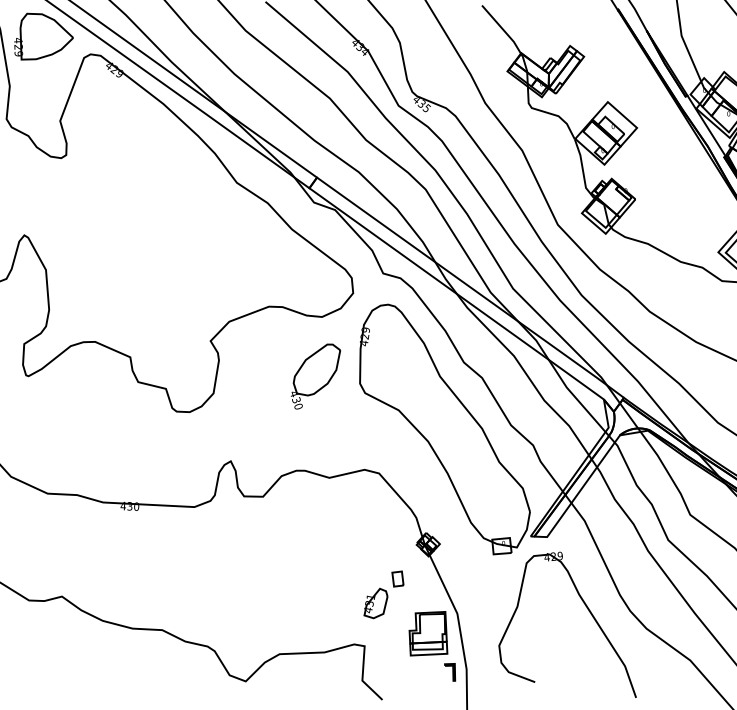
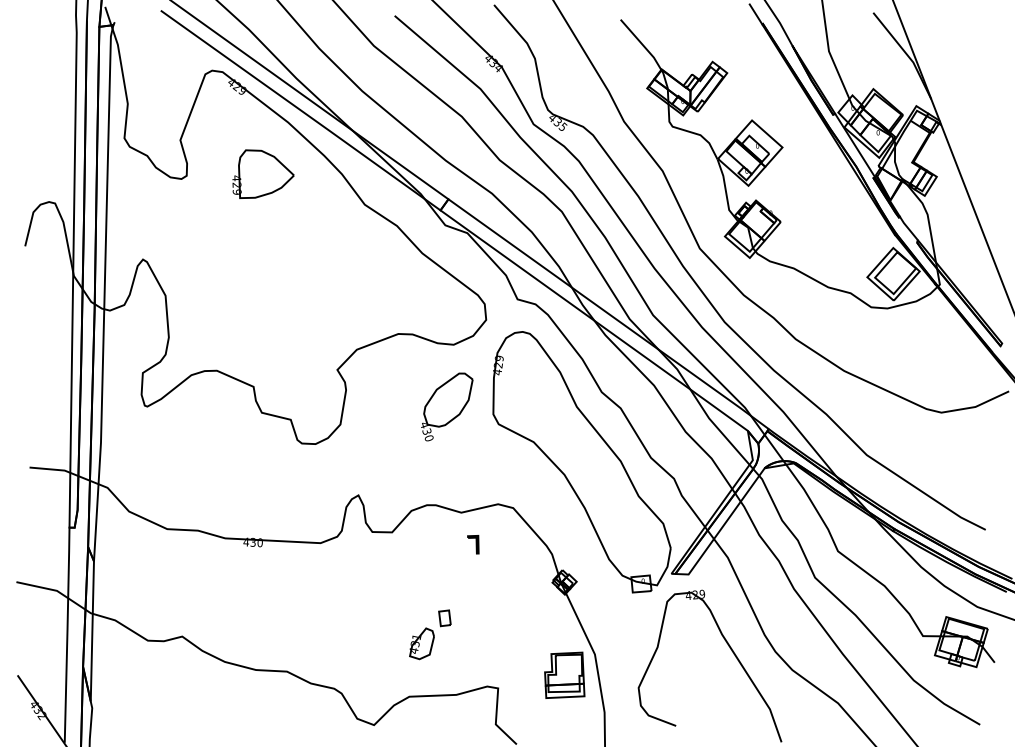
part: (44, 36) -> (263, 173), moved
part: (384, 594) -> (430, 634), moved
part: (450, 672) -> (473, 544), moved

